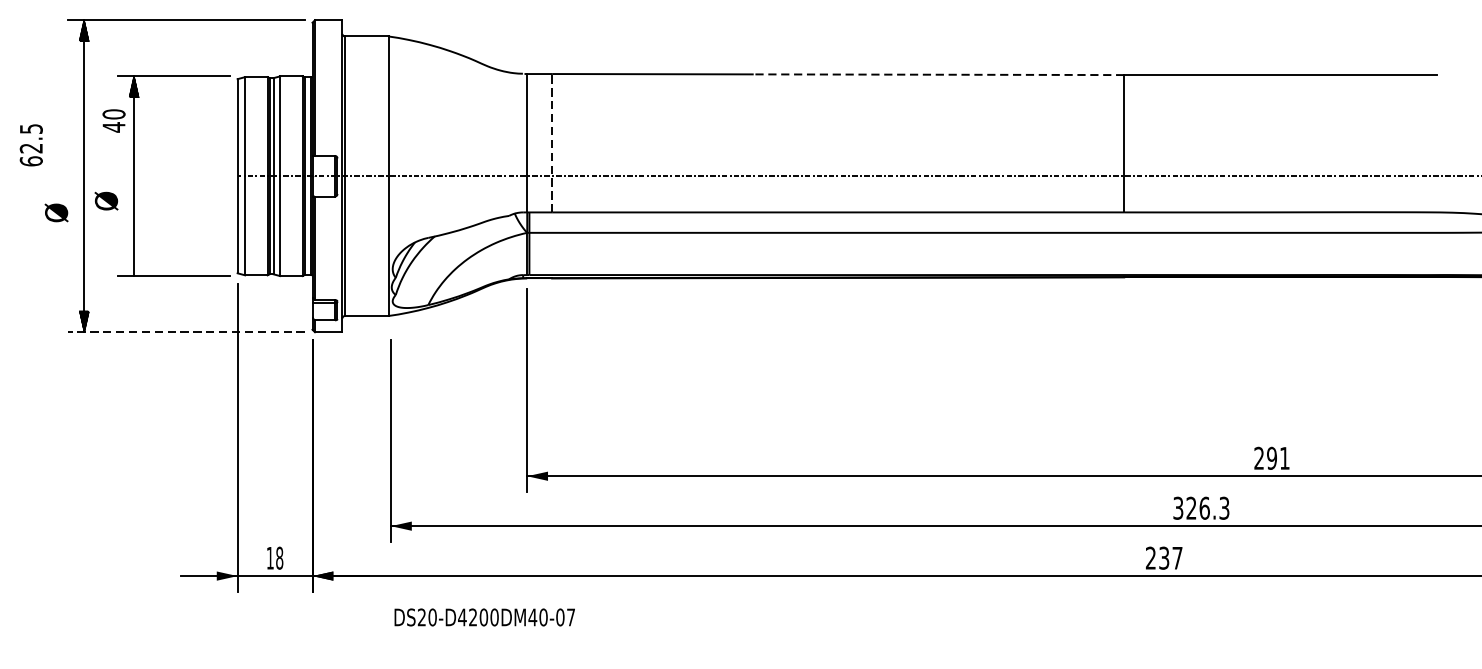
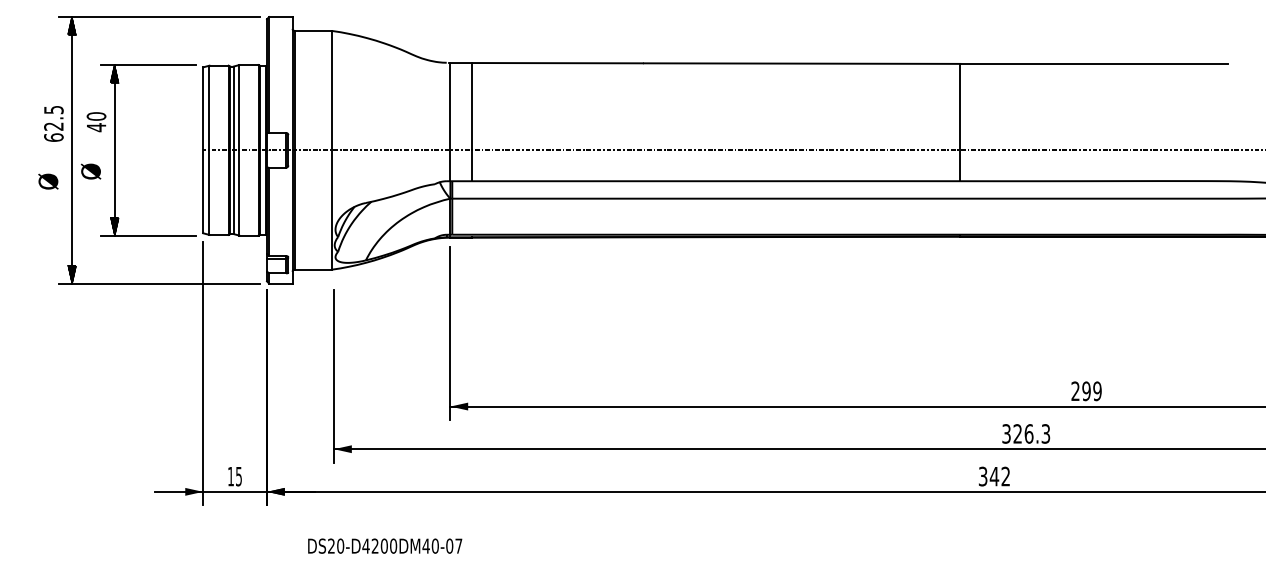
line: (938, 74) -> (801, 63), dashed -> solid
text: (114, 121) -> (96, 122), moved
line: (551, 142) -> (471, 121), dashed -> solid
text: (30, 144) -> (53, 123), moved
hatch: (133, 265) -> (114, 226), added
line: (186, 332) -> (159, 283), dashed -> solid
text: (1284, 458) -> (1097, 391), 291 -> 299
text: (280, 558) -> (239, 476), 18 -> 15
text: (1164, 558) -> (994, 476), 237 -> 342
text: (485, 616) -> (385, 545), moved

